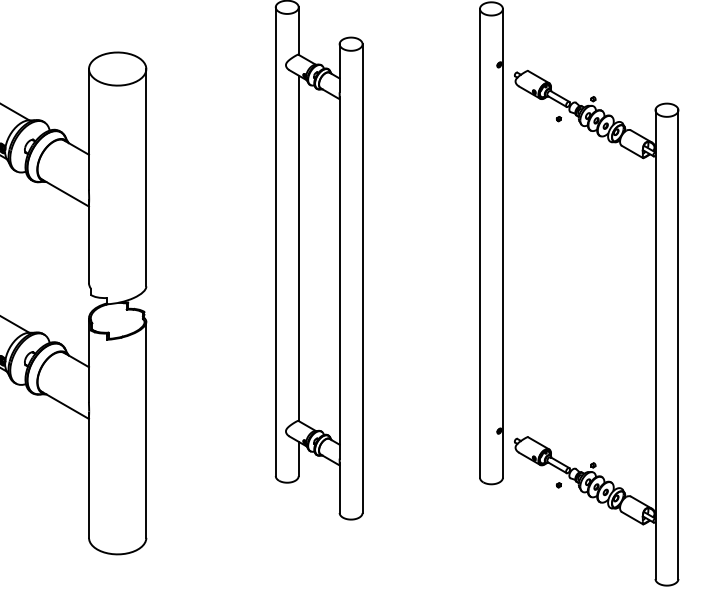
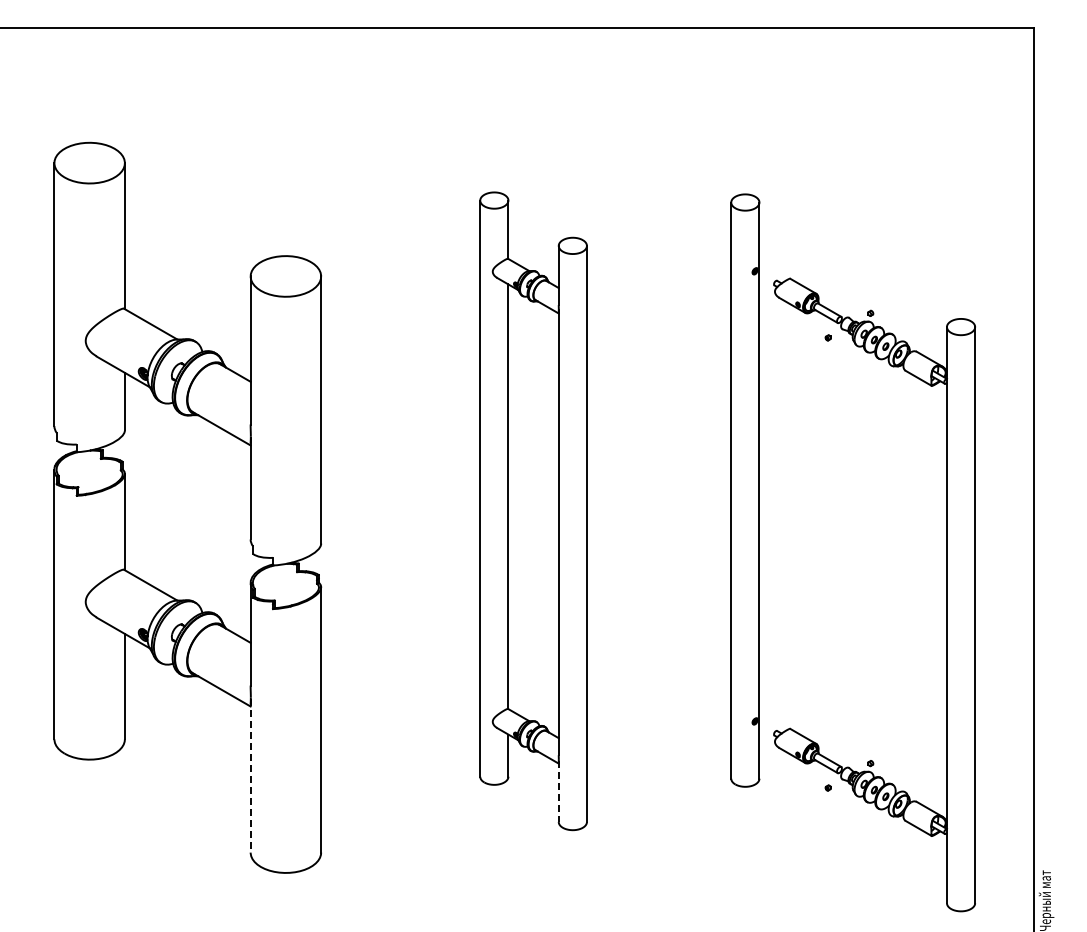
line: (88, 475) -> (250, 775), solid -> dashed
line: (339, 488) -> (558, 791), solid -> dashed

